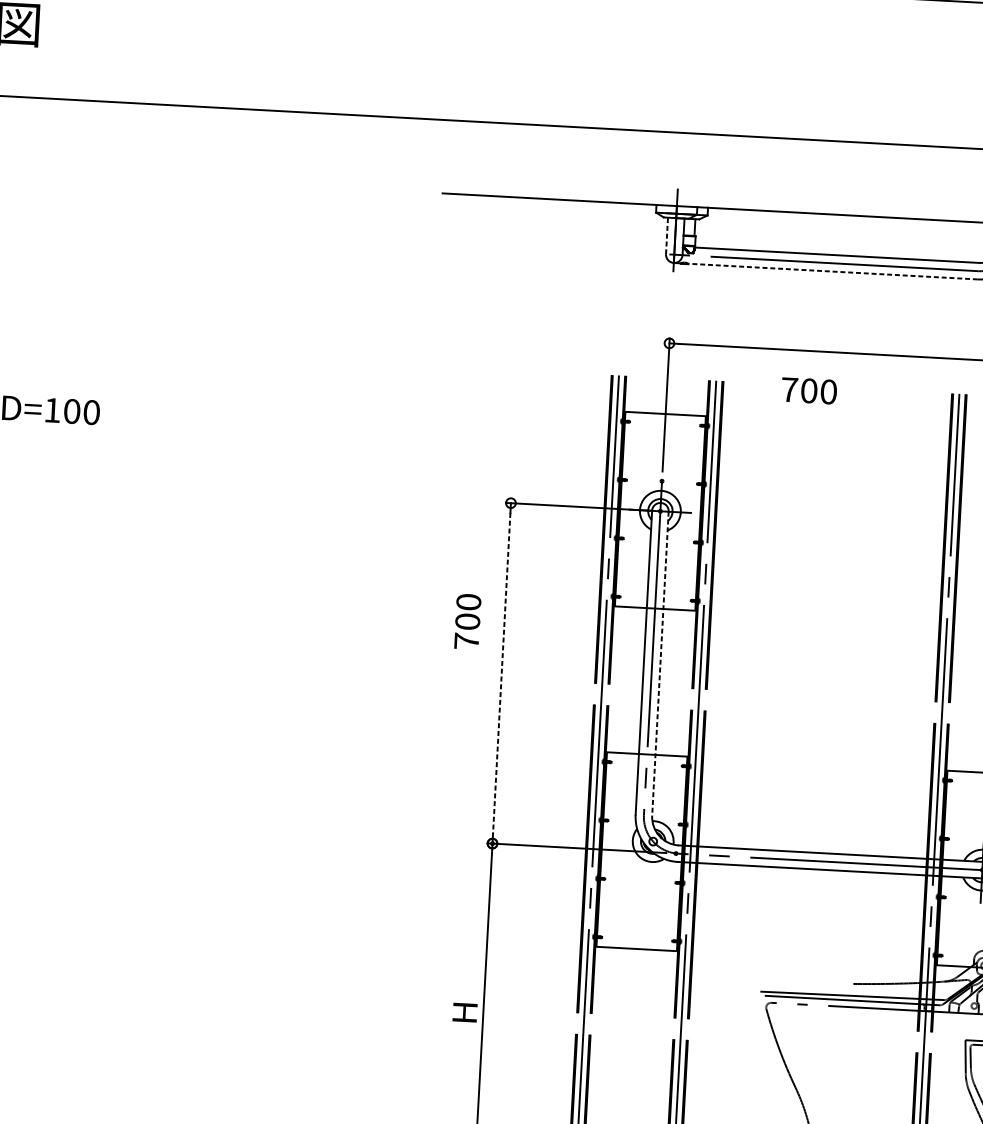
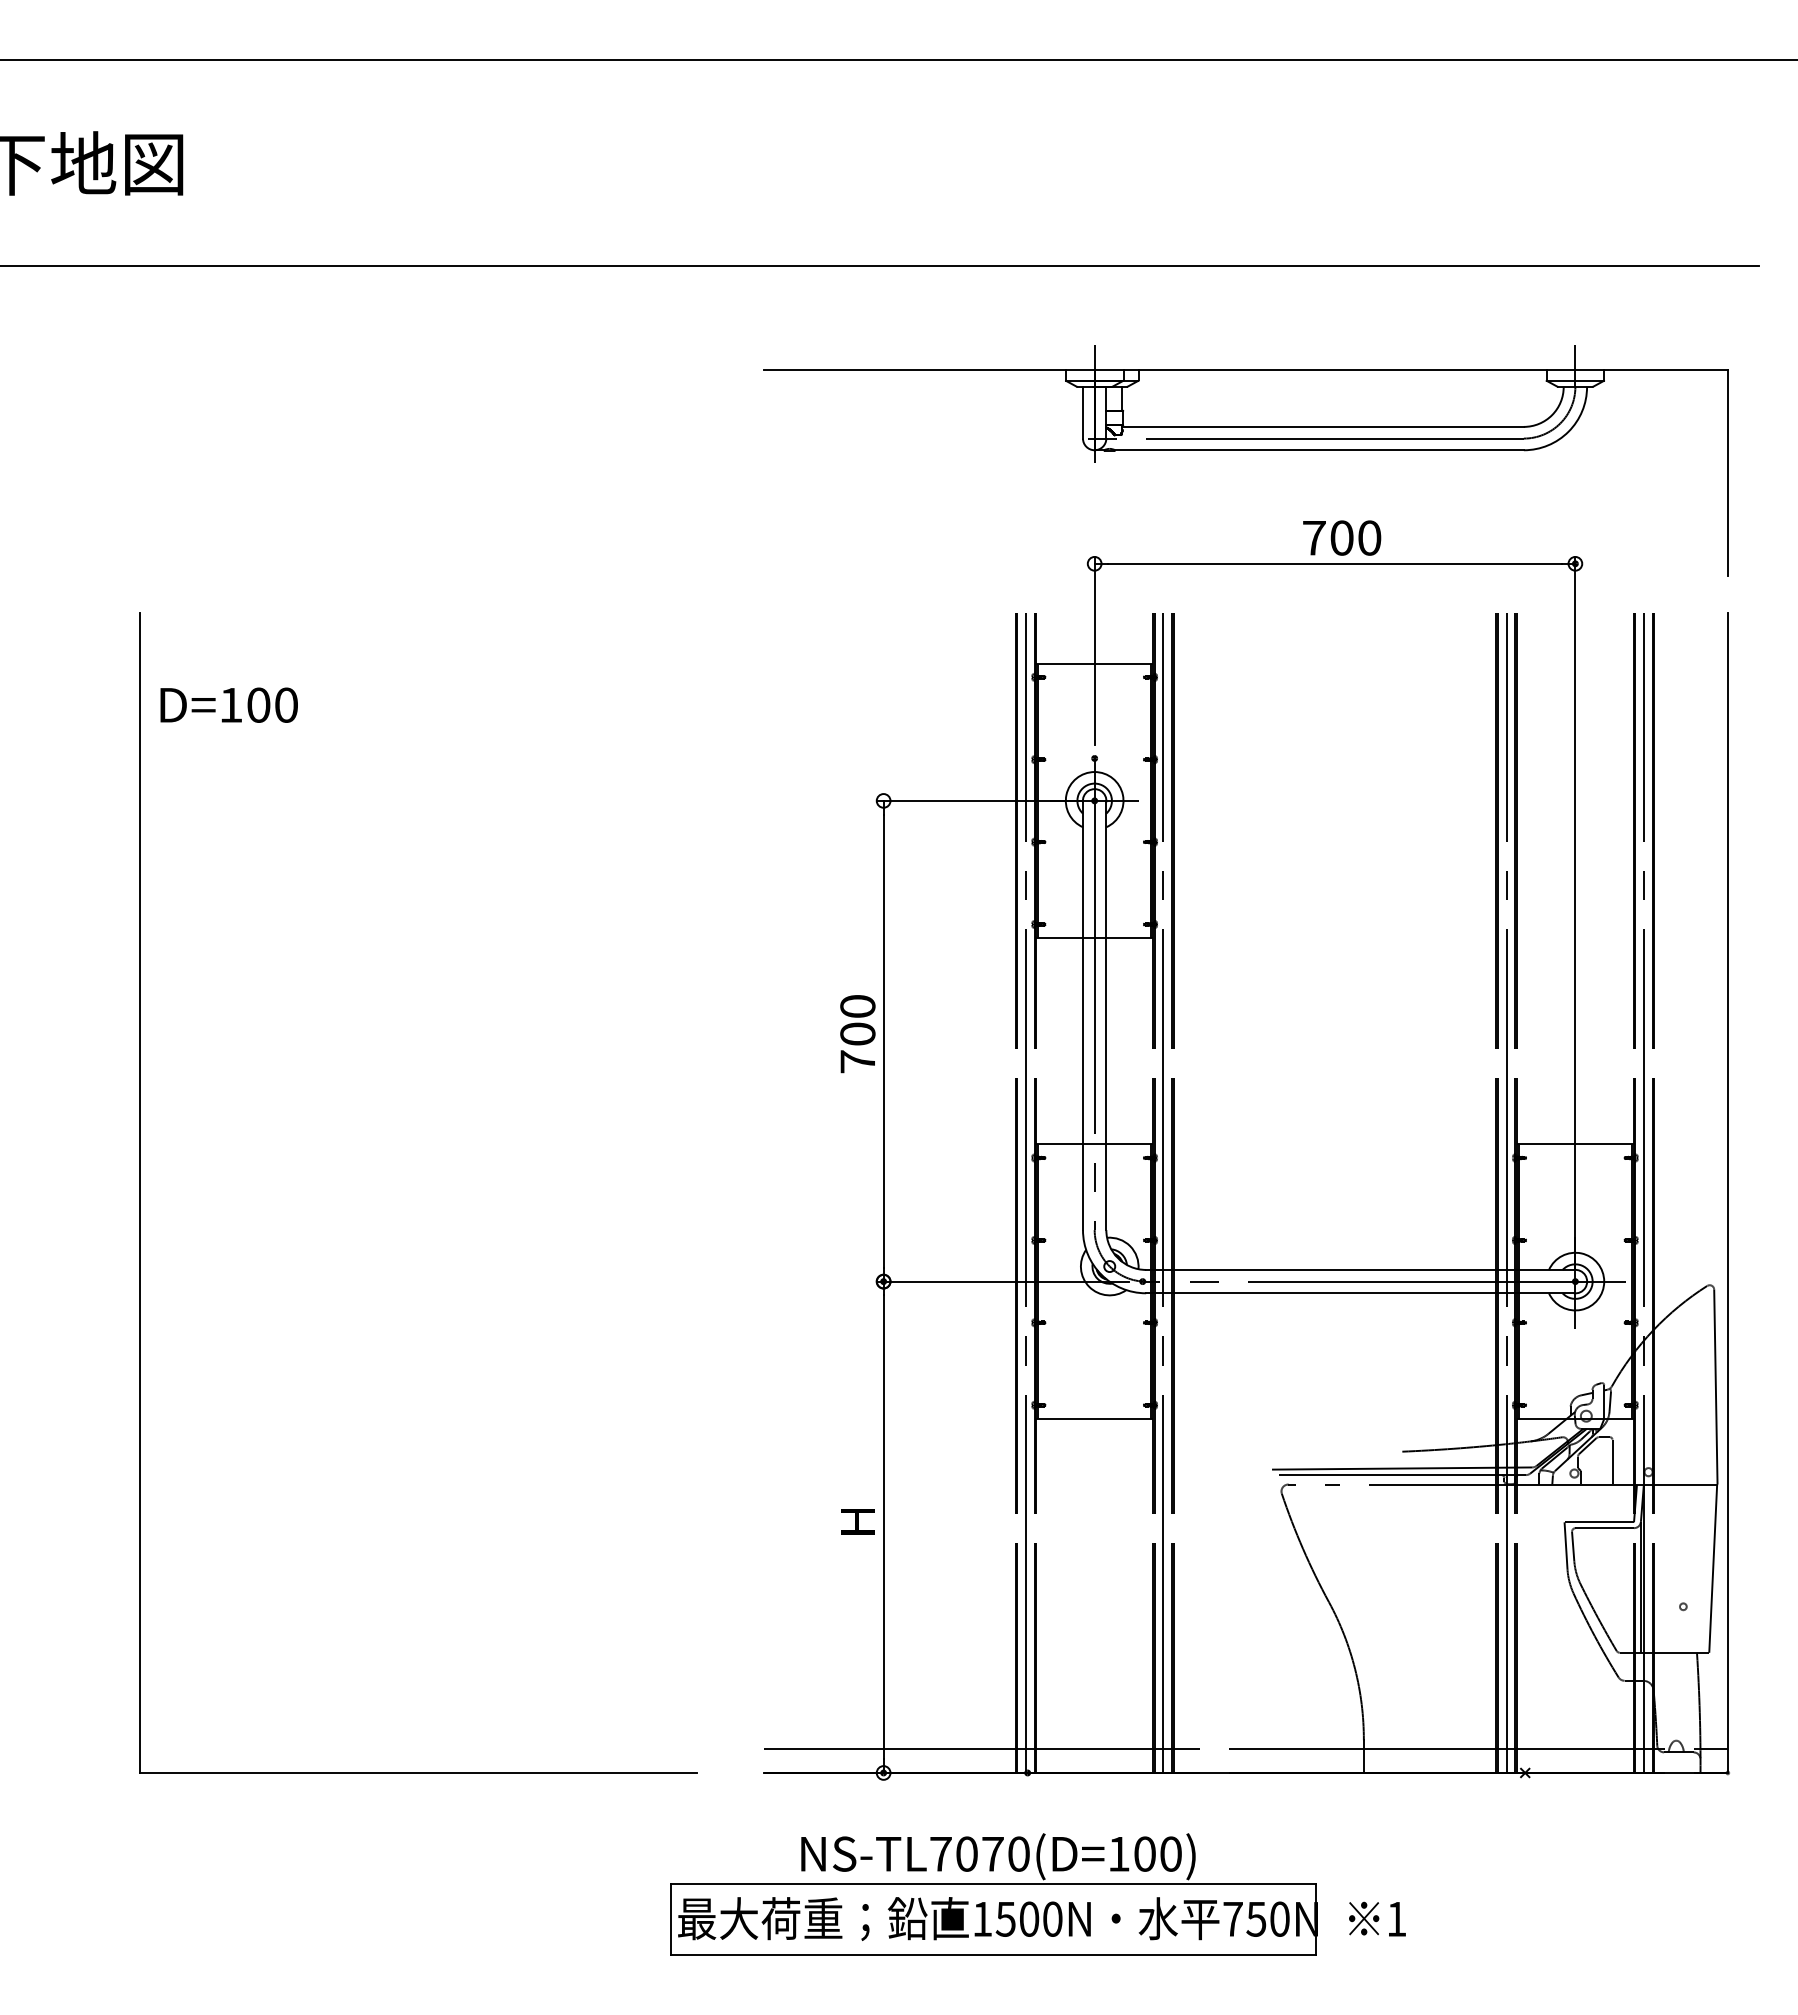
line: (667, 235) -> (1083, 412), dashed -> solid
line: (833, 271) -> (1319, 450), dashed -> solid
text: (809, 390) -> (1342, 537), moved
text: (467, 622) -> (857, 1034), moved
line: (660, 663) -> (1106, 1015), dashed -> solid
line: (501, 673) -> (883, 1041), dashed -> solid

